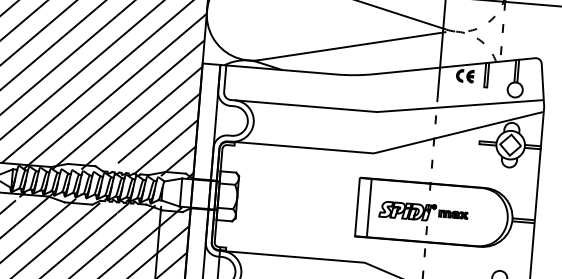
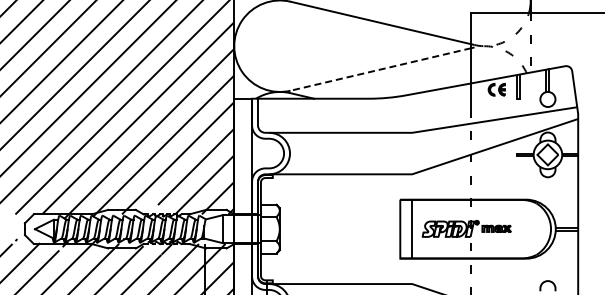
line: (350, 46) -> (380, 69), solid -> dashed

